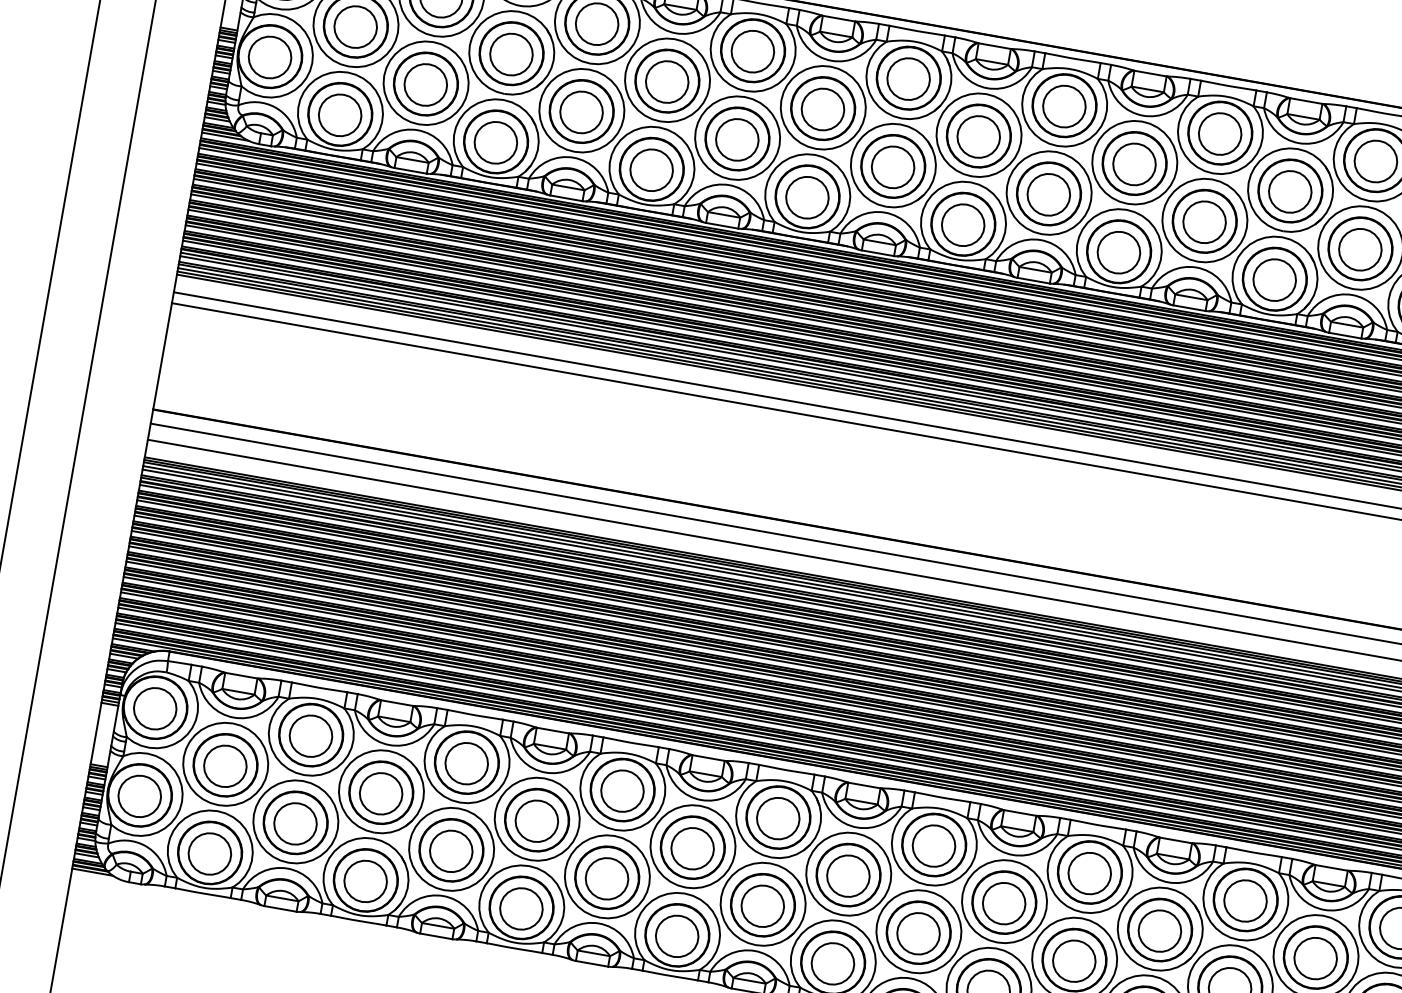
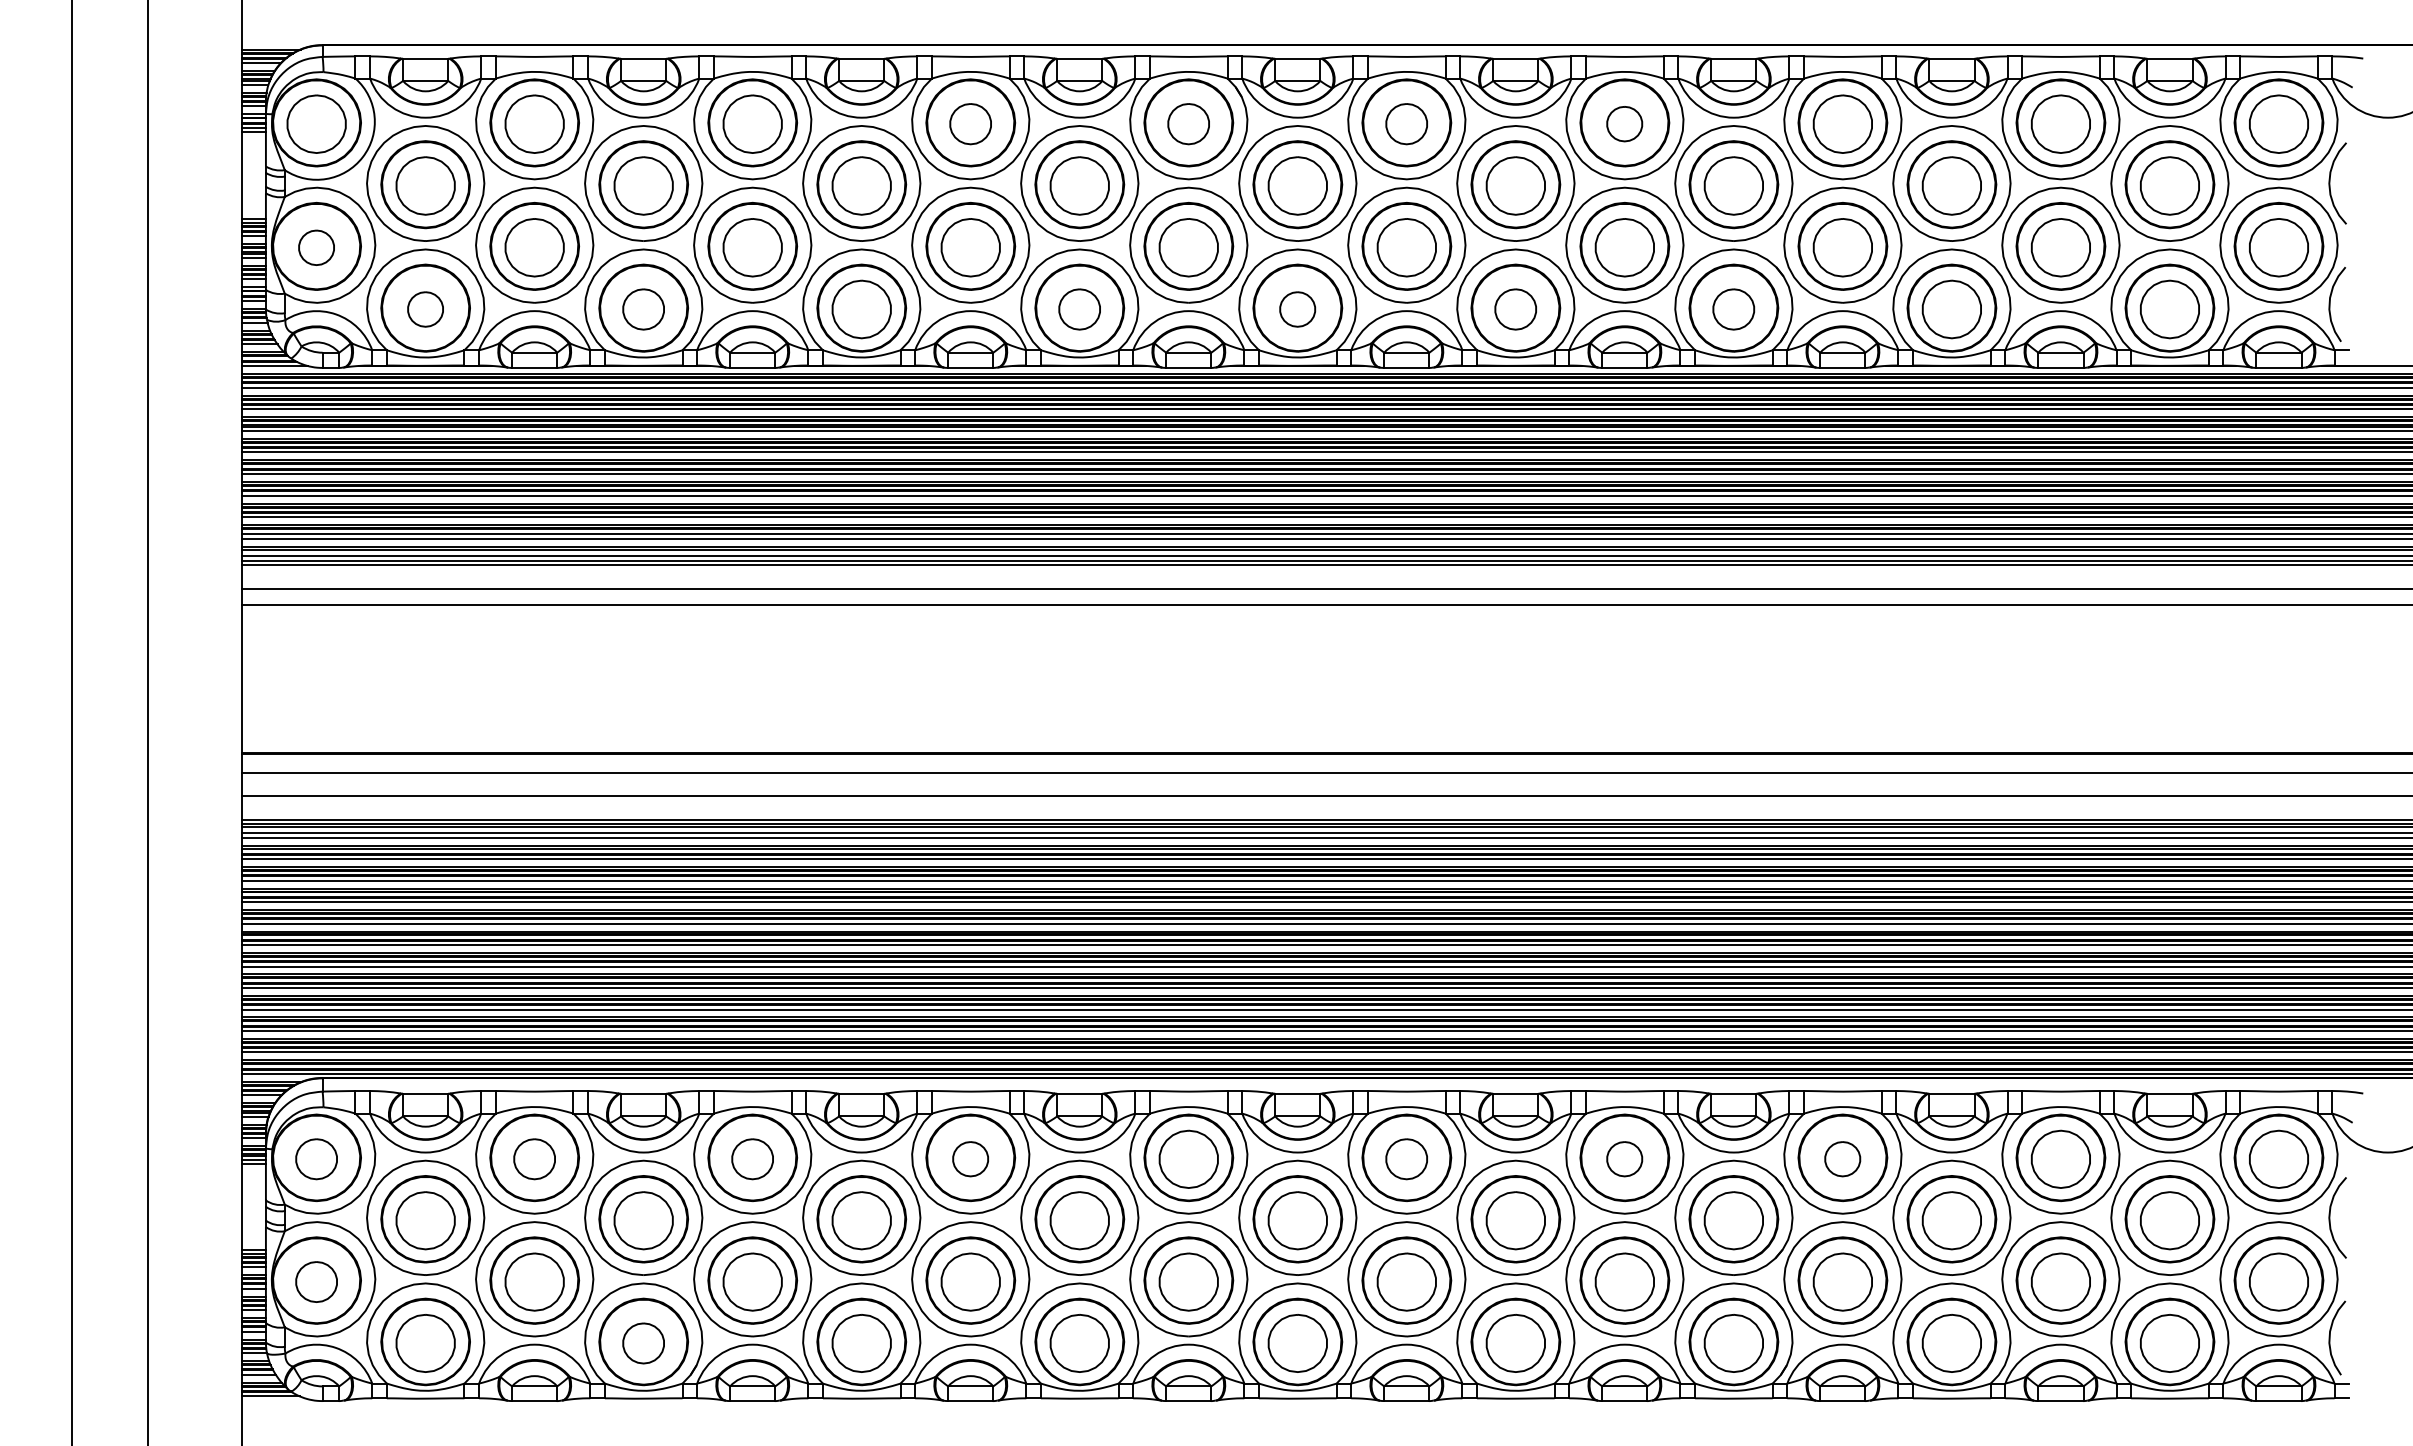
part: (752, 51) -> (970, 123), size x0.7
part: (269, 57) -> (316, 247), size x0.6
part: (908, 78) -> (1188, 123), size x0.7
part: (1064, 106) -> (1406, 123), size x0.7
part: (340, 115) -> (425, 309), size x0.6
part: (1219, 133) -> (1624, 123), size x0.6
part: (495, 142) -> (643, 309), size x0.7
part: (807, 197) -> (1079, 309), size x0.7
part: (962, 225) -> (1297, 309), size x0.6
part: (1118, 252) -> (1515, 309), size x0.7
part: (1274, 280) -> (1733, 309), size x0.7
part: (155, 708) -> (316, 1158), size x0.7
part: (310, 735) -> (534, 1158), size x0.7
part: (466, 763) -> (752, 1158), size x0.7
part: (622, 790) -> (970, 1158), size x0.6
part: (139, 795) -> (316, 1281), size x0.7
part: (933, 845) -> (1406, 1158), size x0.7
part: (1089, 872) -> (1624, 1158), size x0.6
part: (365, 881) -> (643, 1343), size x0.7
part: (1245, 900) -> (1842, 1158), size x0.6

